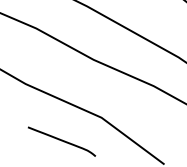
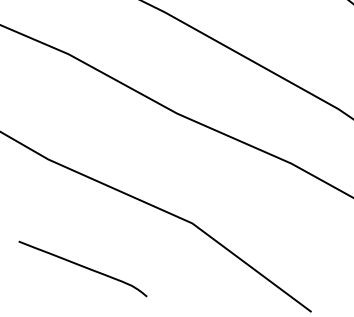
curve: (61, 141) -> (82, 268), moved

